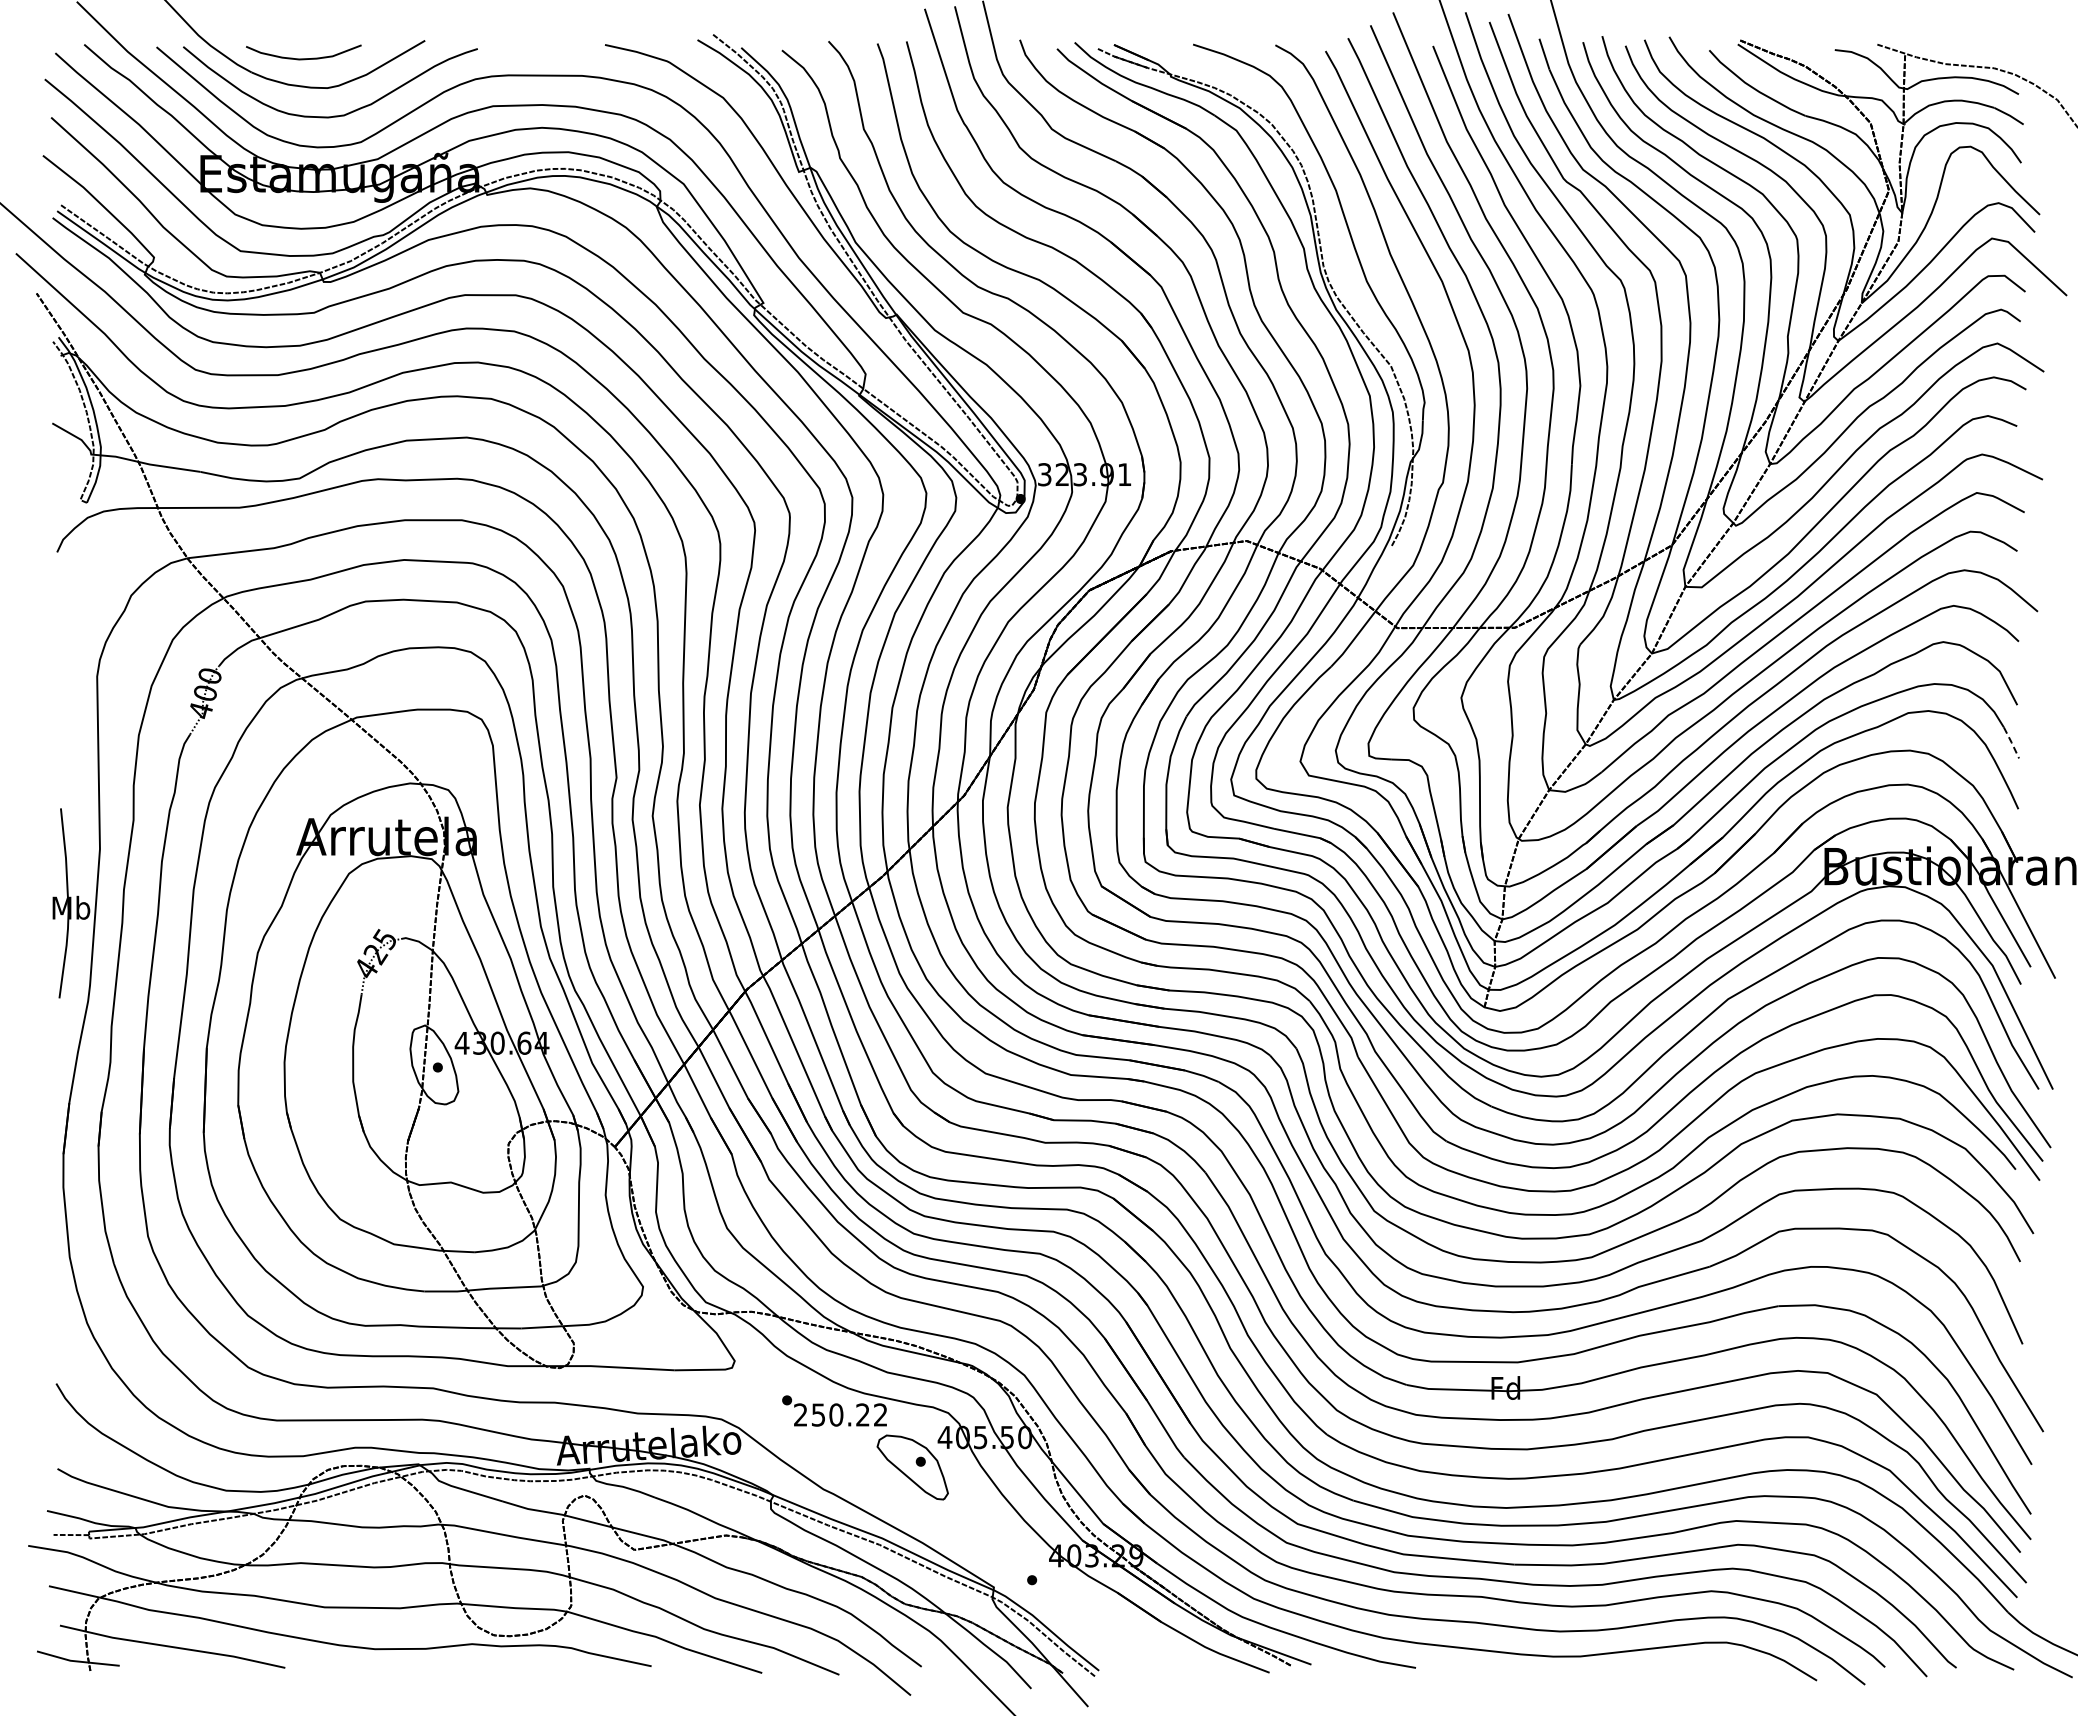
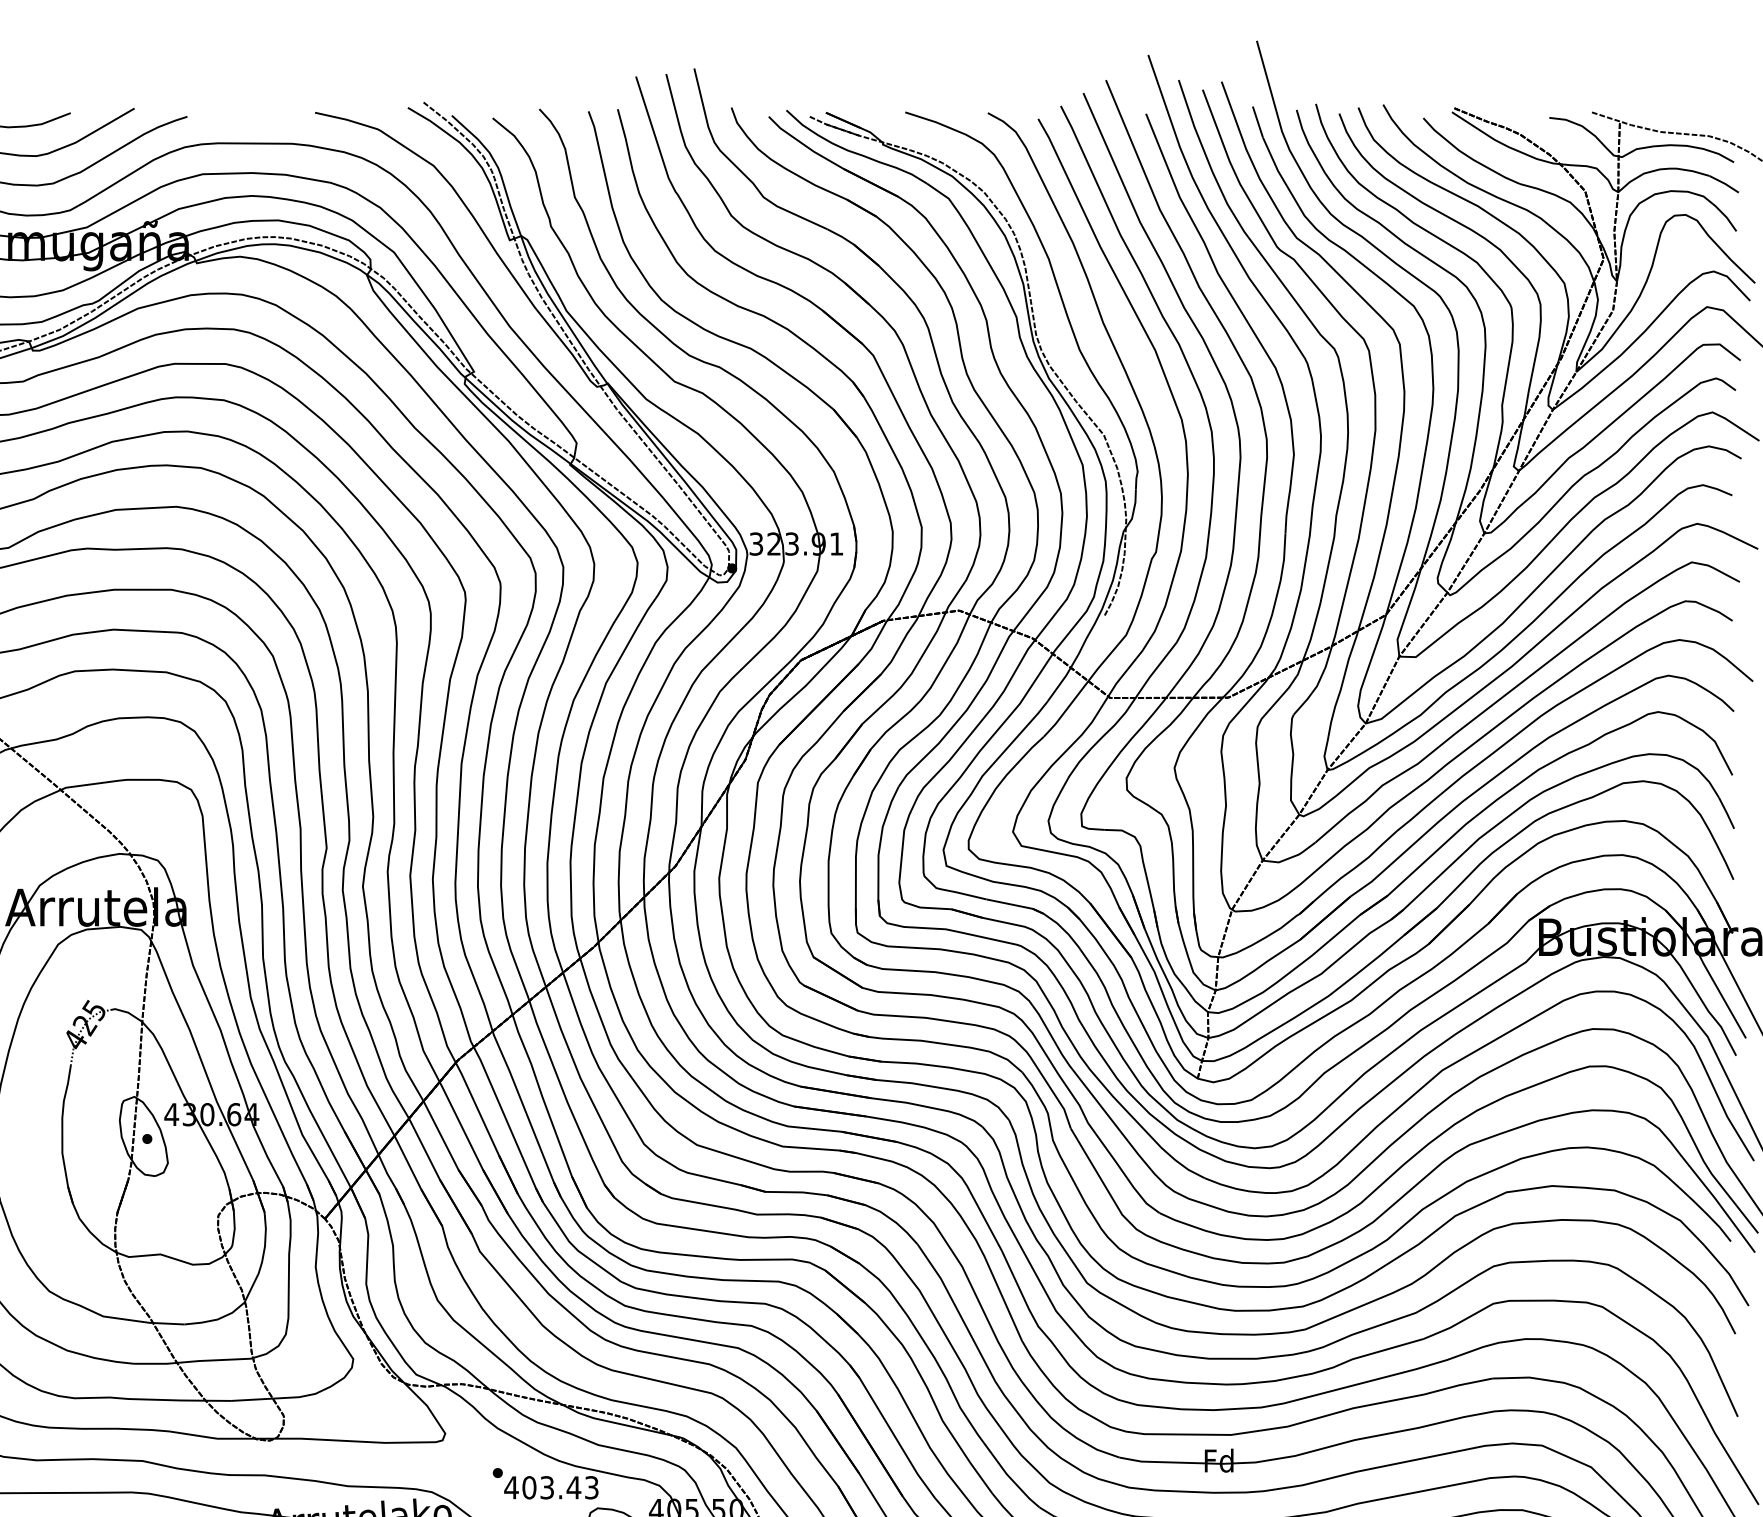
line: (2011, 742) -> (1726, 812), dashed -> solid
text: (840, 1414) -> (551, 1487), 250.22 -> 403.43

